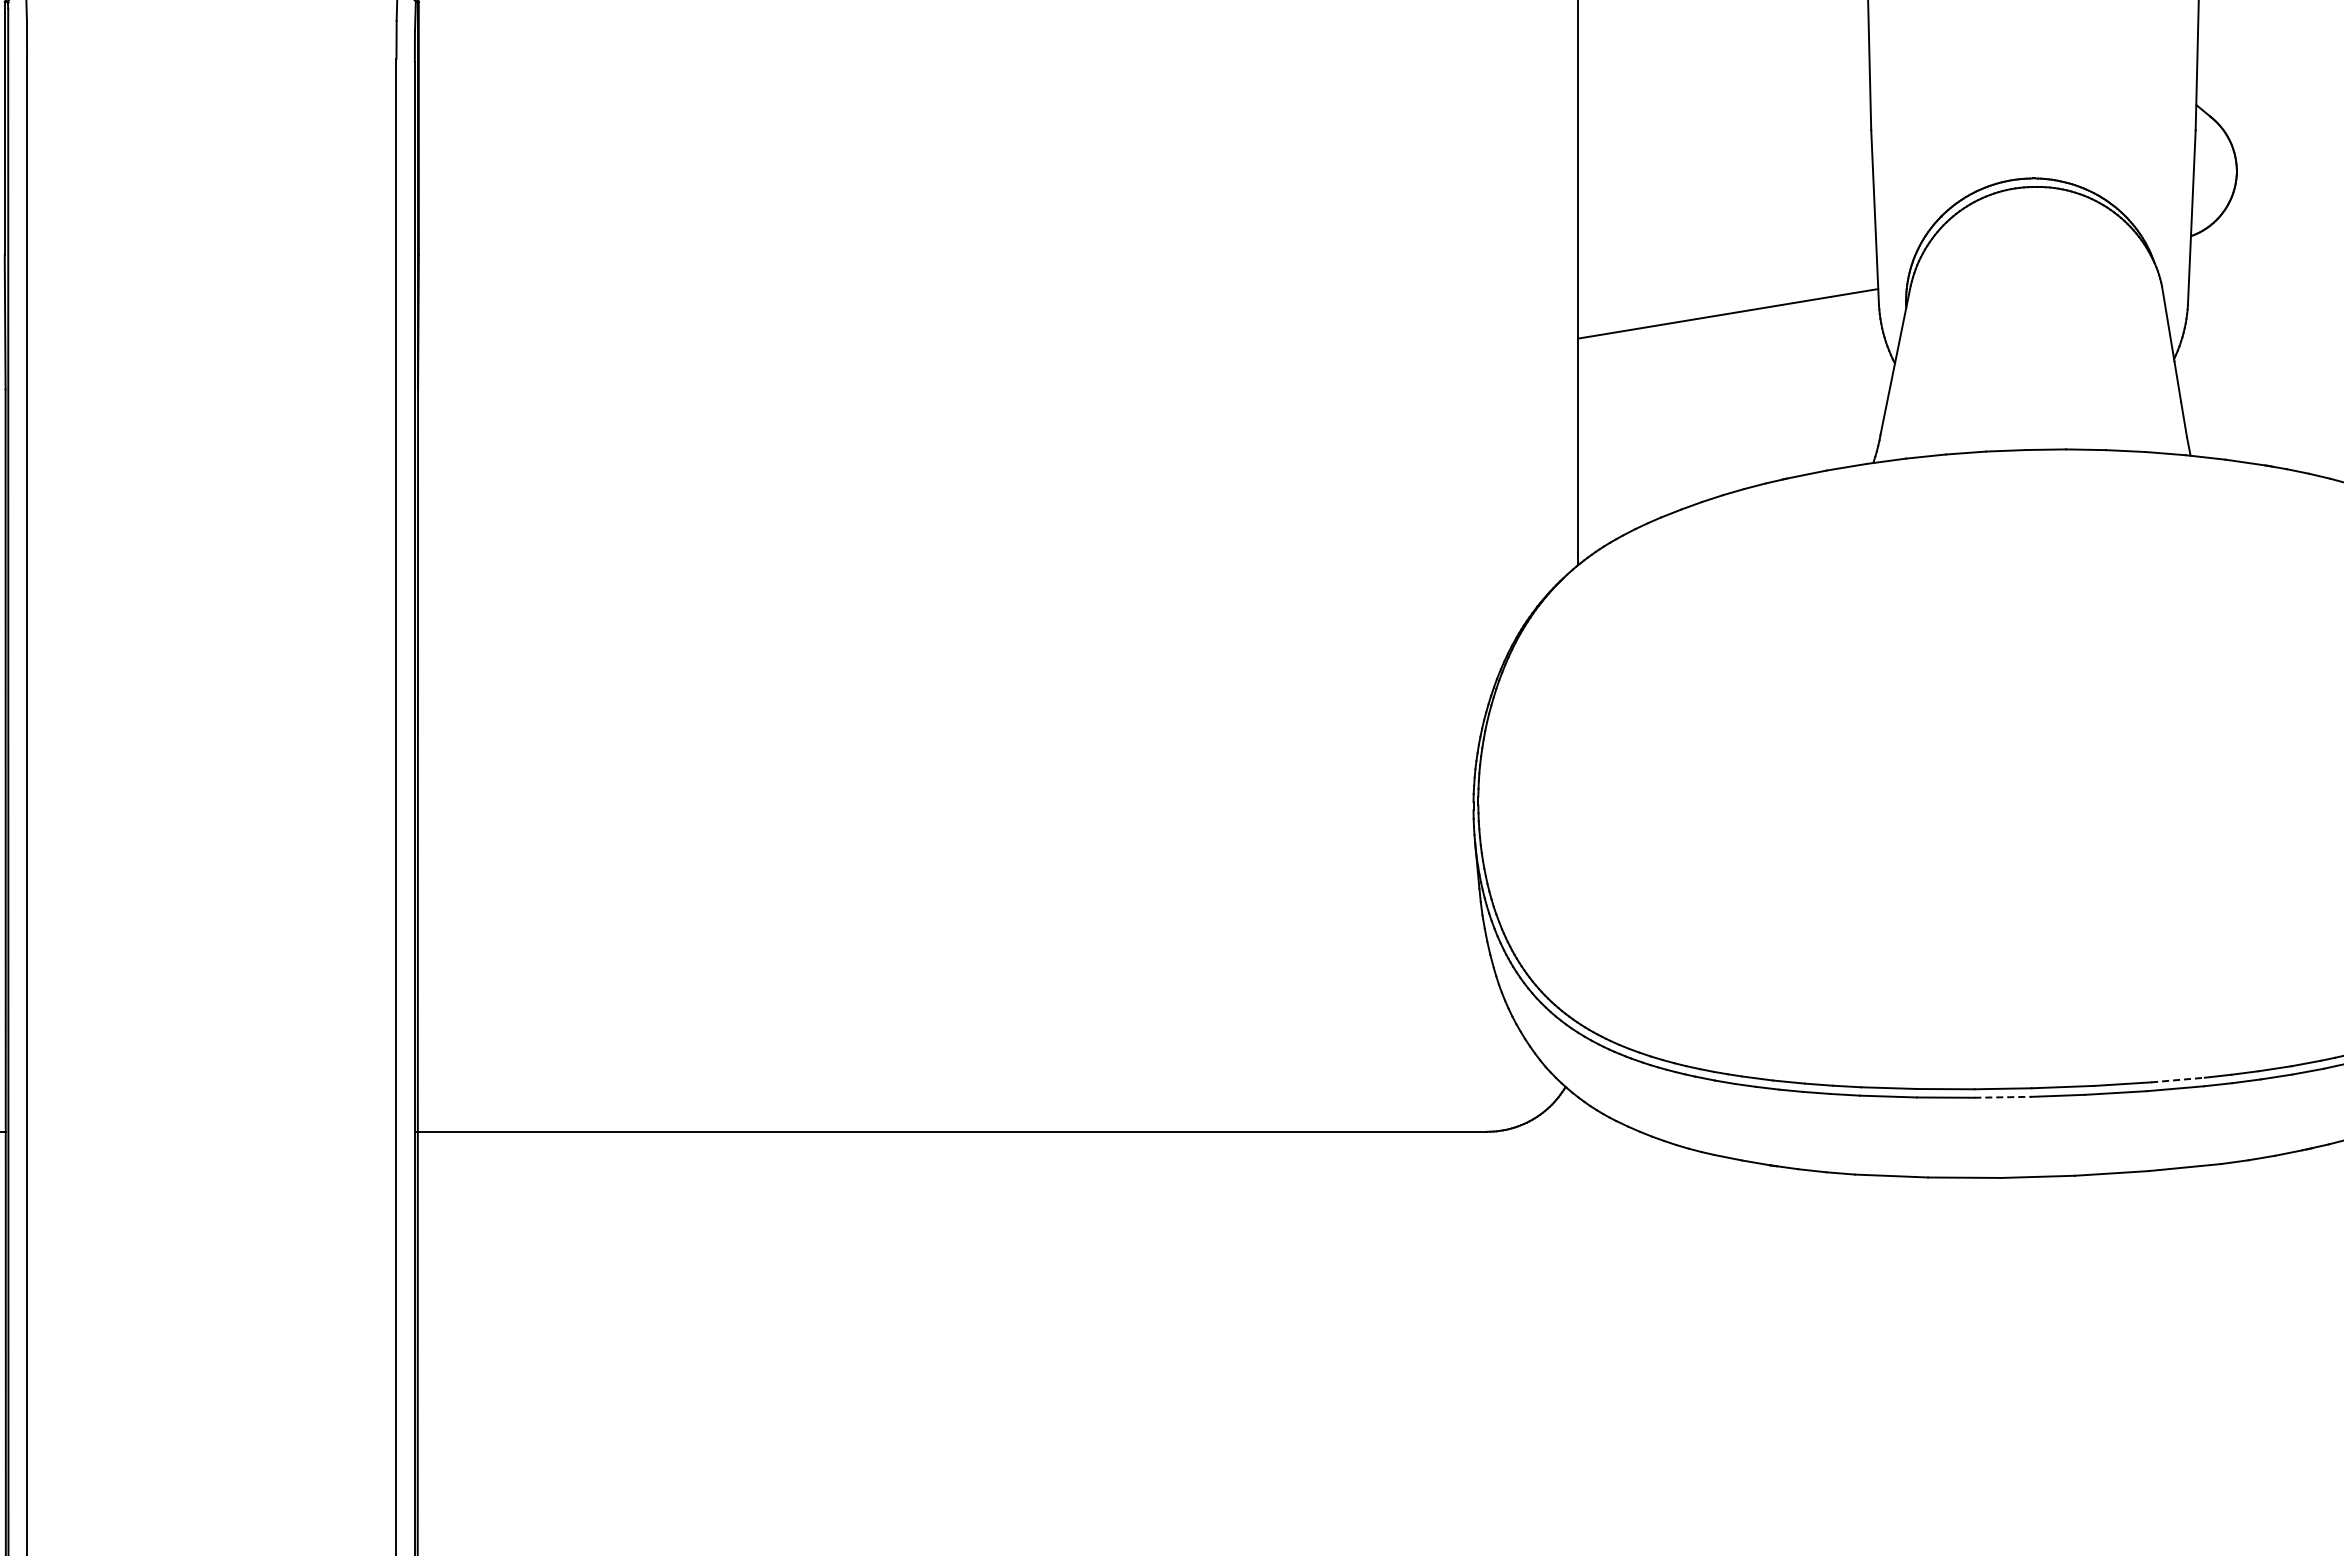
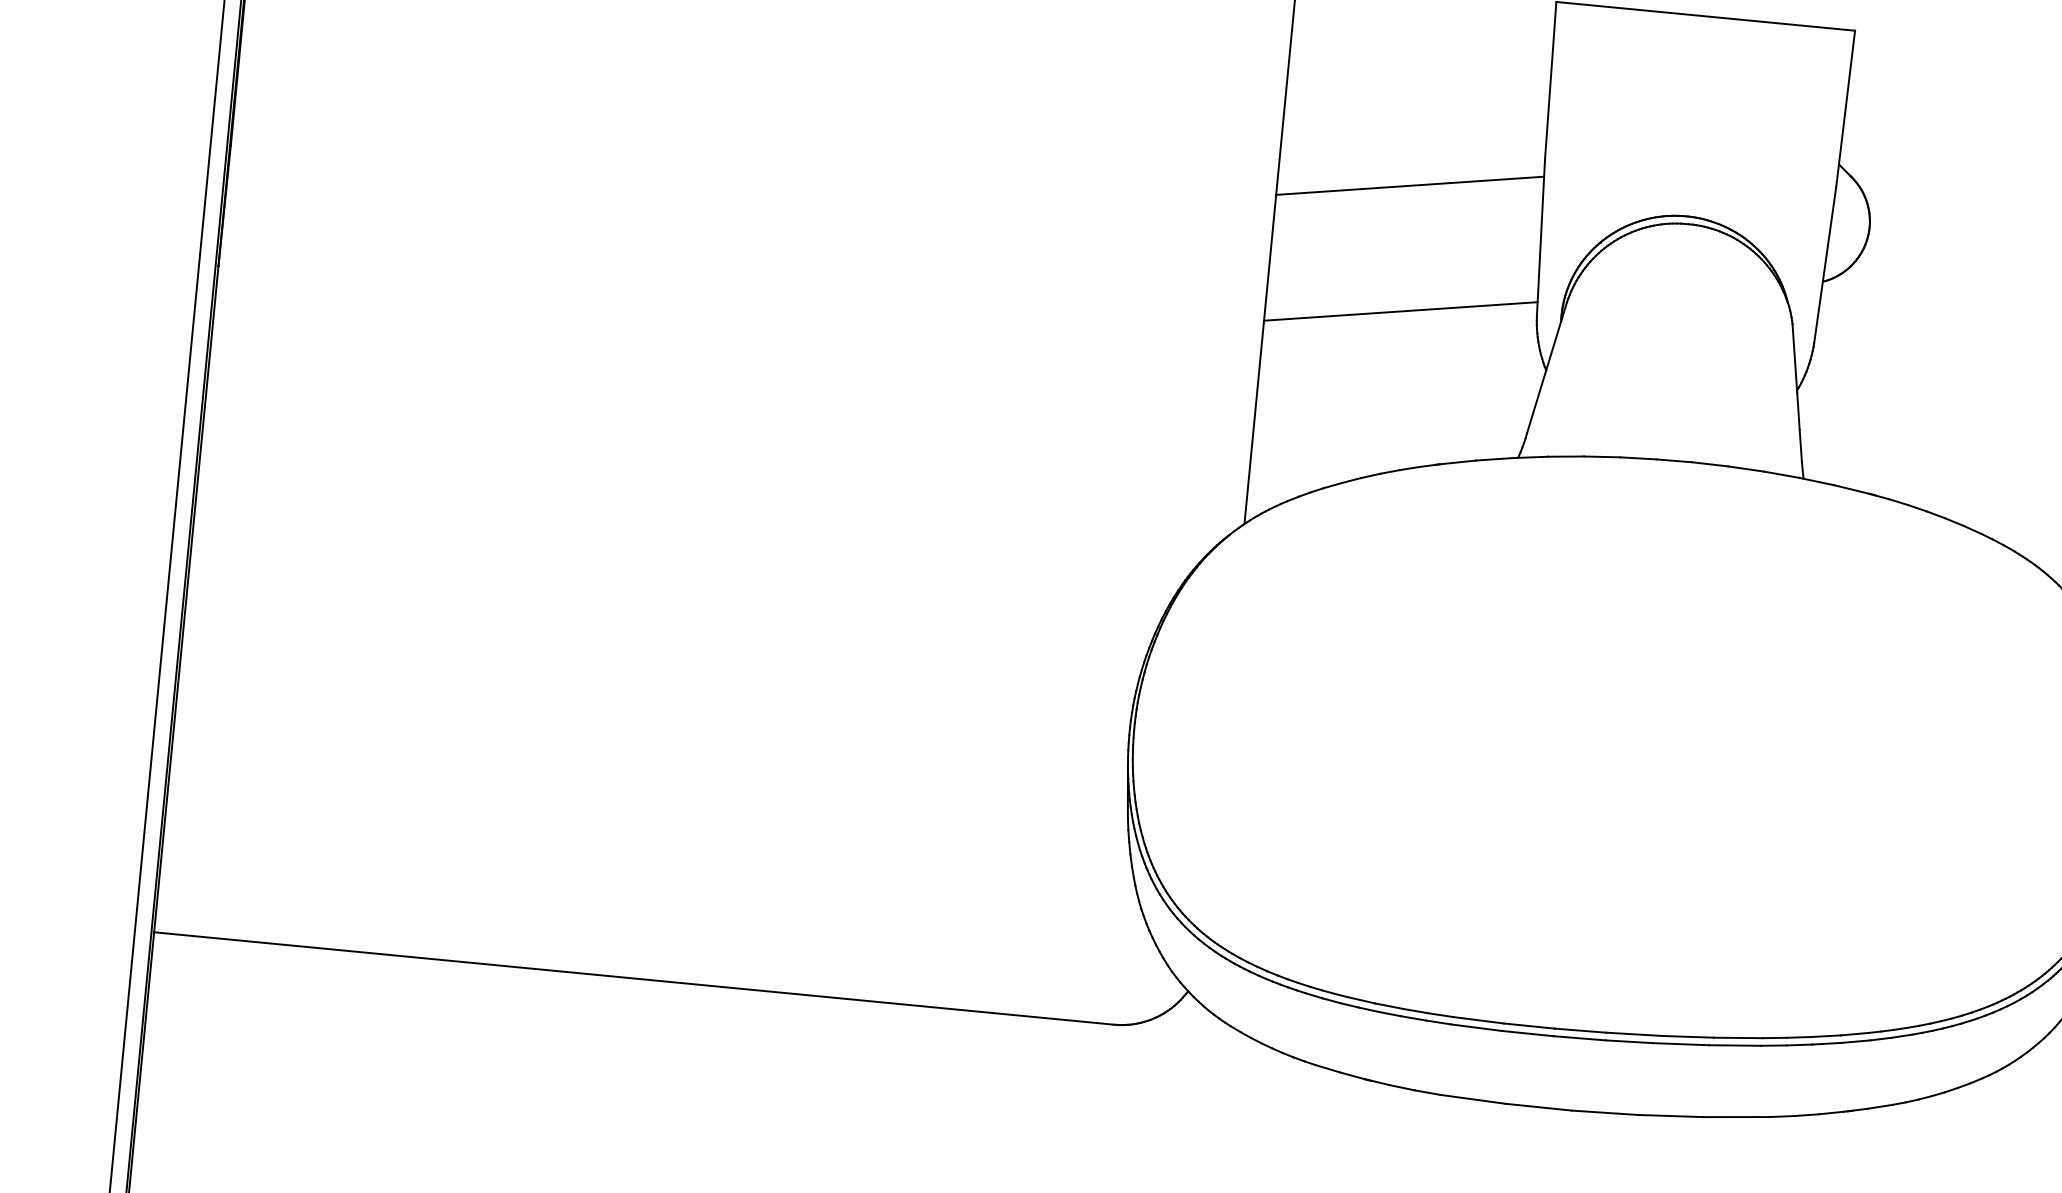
line: (1724, 173) -> (1409, 185), added
line: (2178, 1080) -> (1738, 1038), dashed -> solid
line: (2003, 1097) -> (1580, 1038), dashed -> solid

